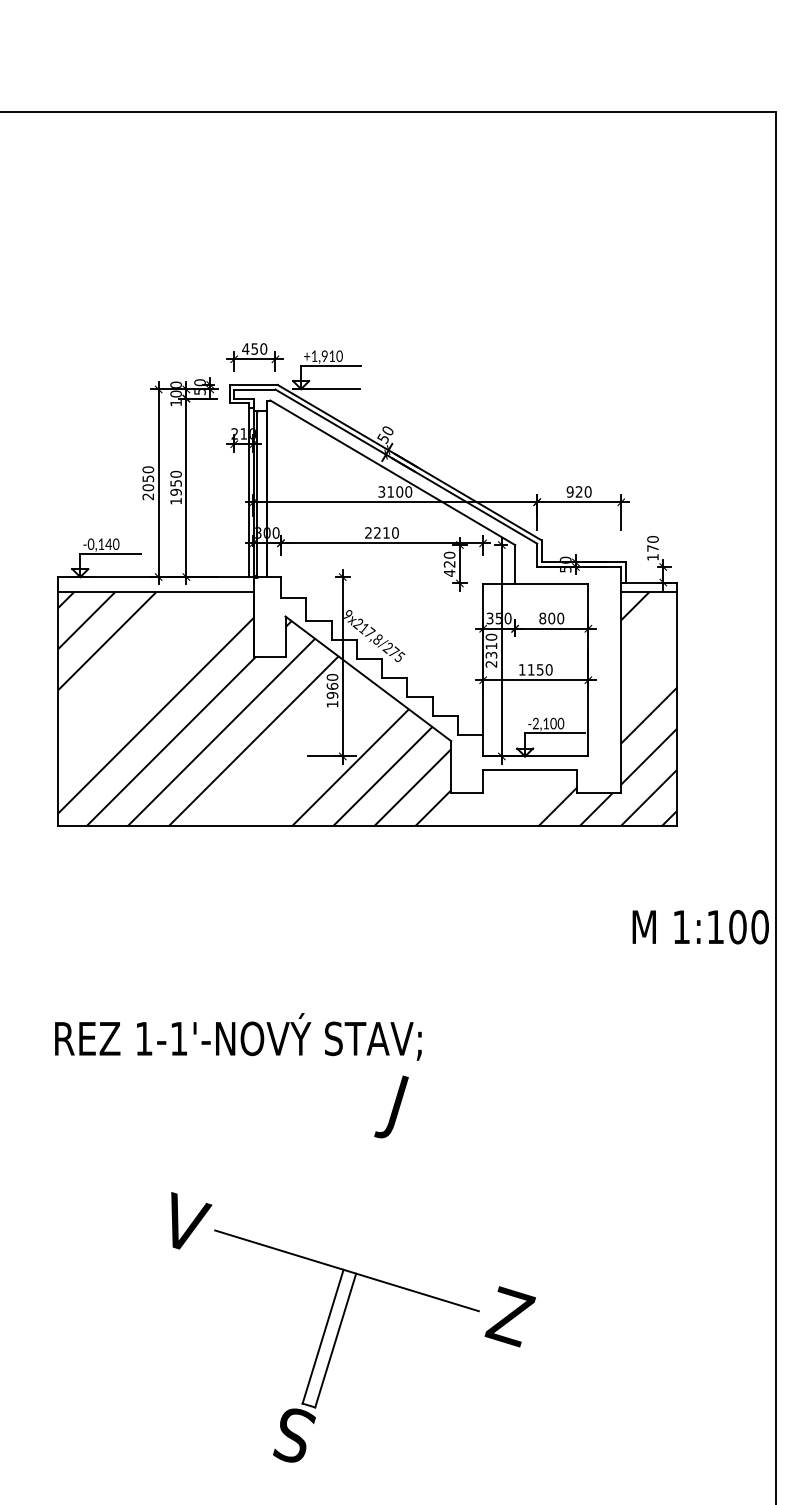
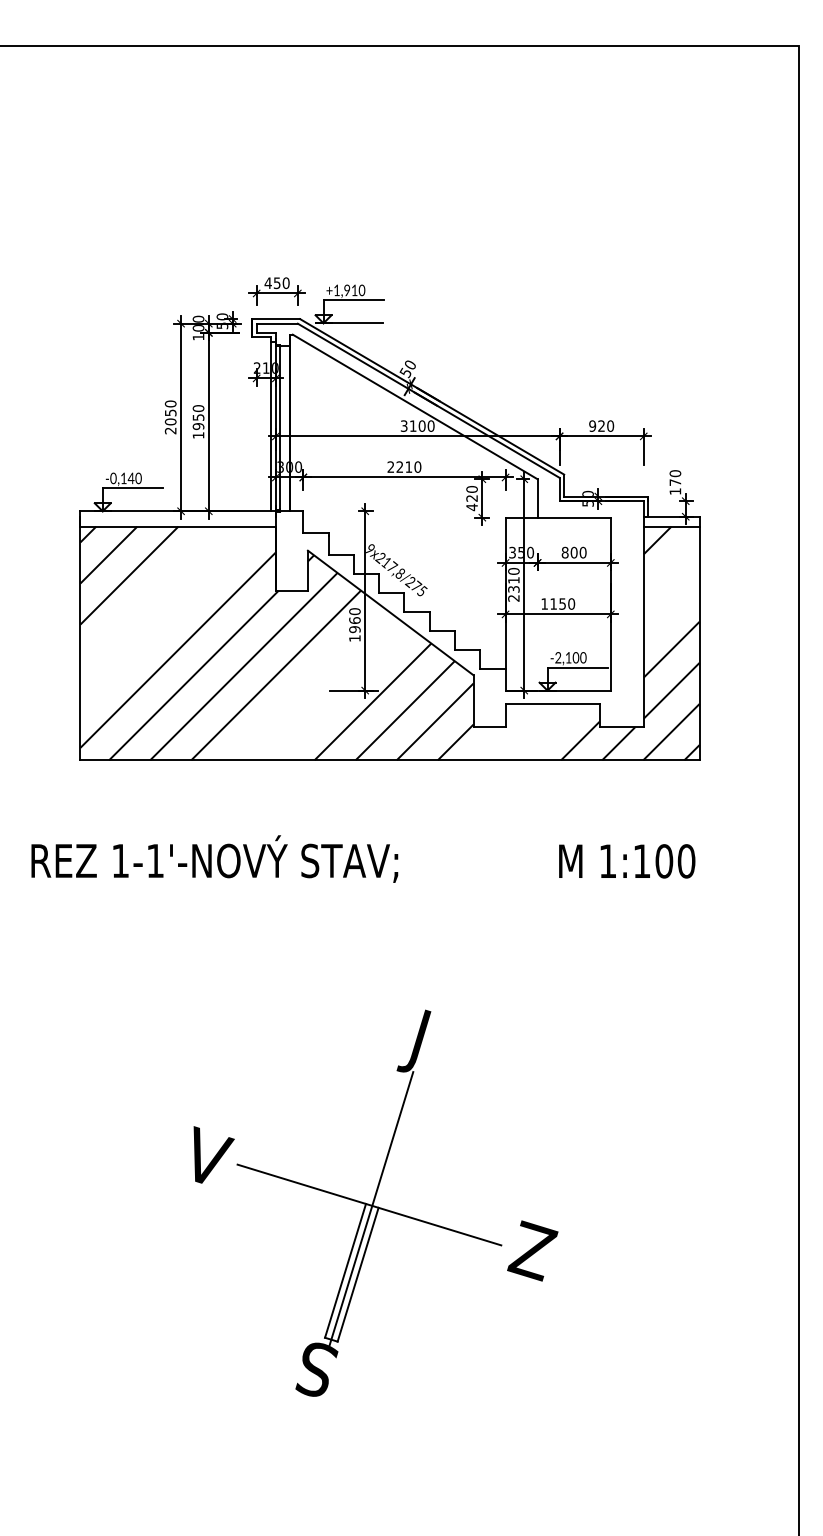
text: (701, 927) -> (627, 861), moved
text: (238, 1036) -> (214, 858), moved
line: (349, 1275) -> (371, 1209), added

